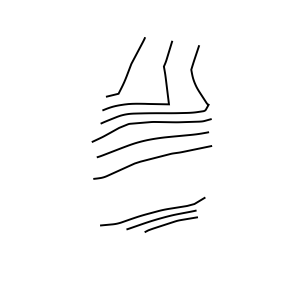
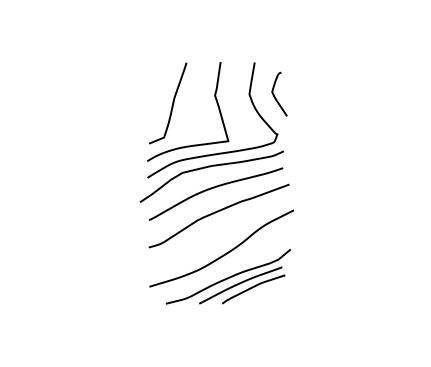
curve: (211, 74) -> (275, 96), added
curve: (152, 192) -> (224, 253), added

